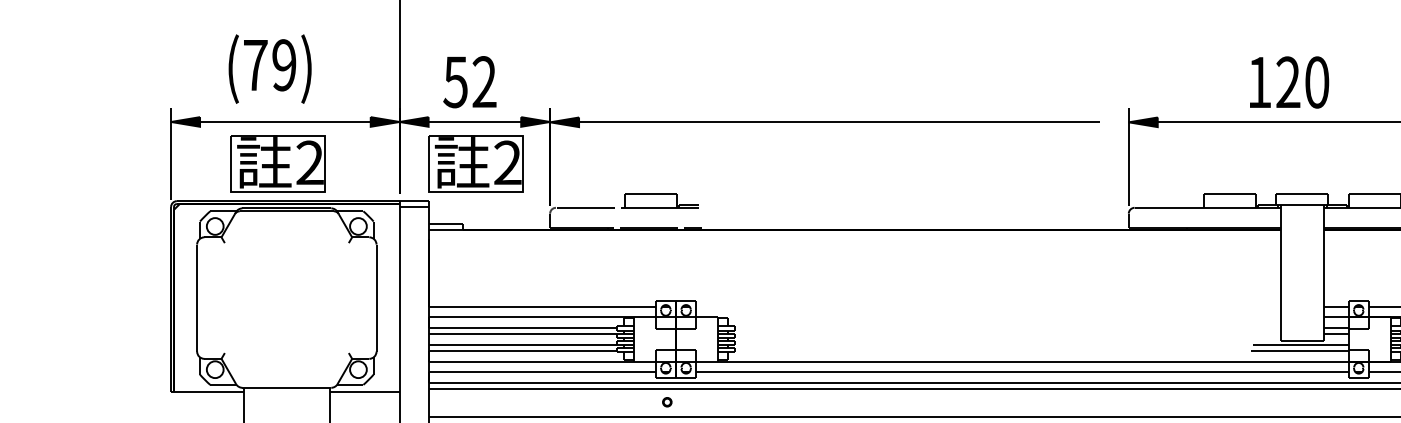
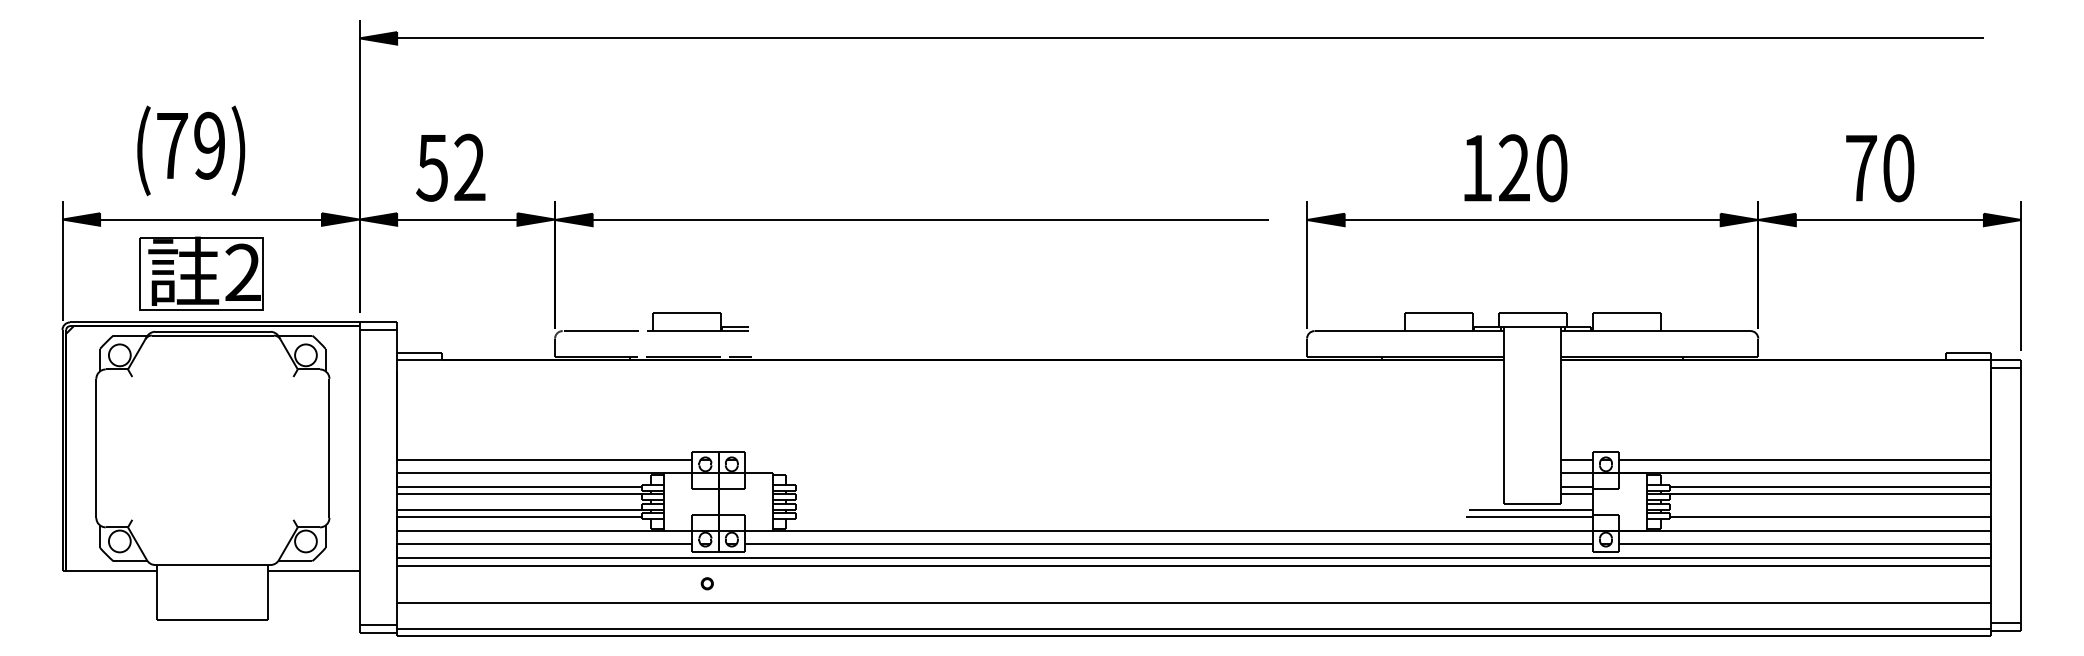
part: (475, 163) -> (458, 273), removed

